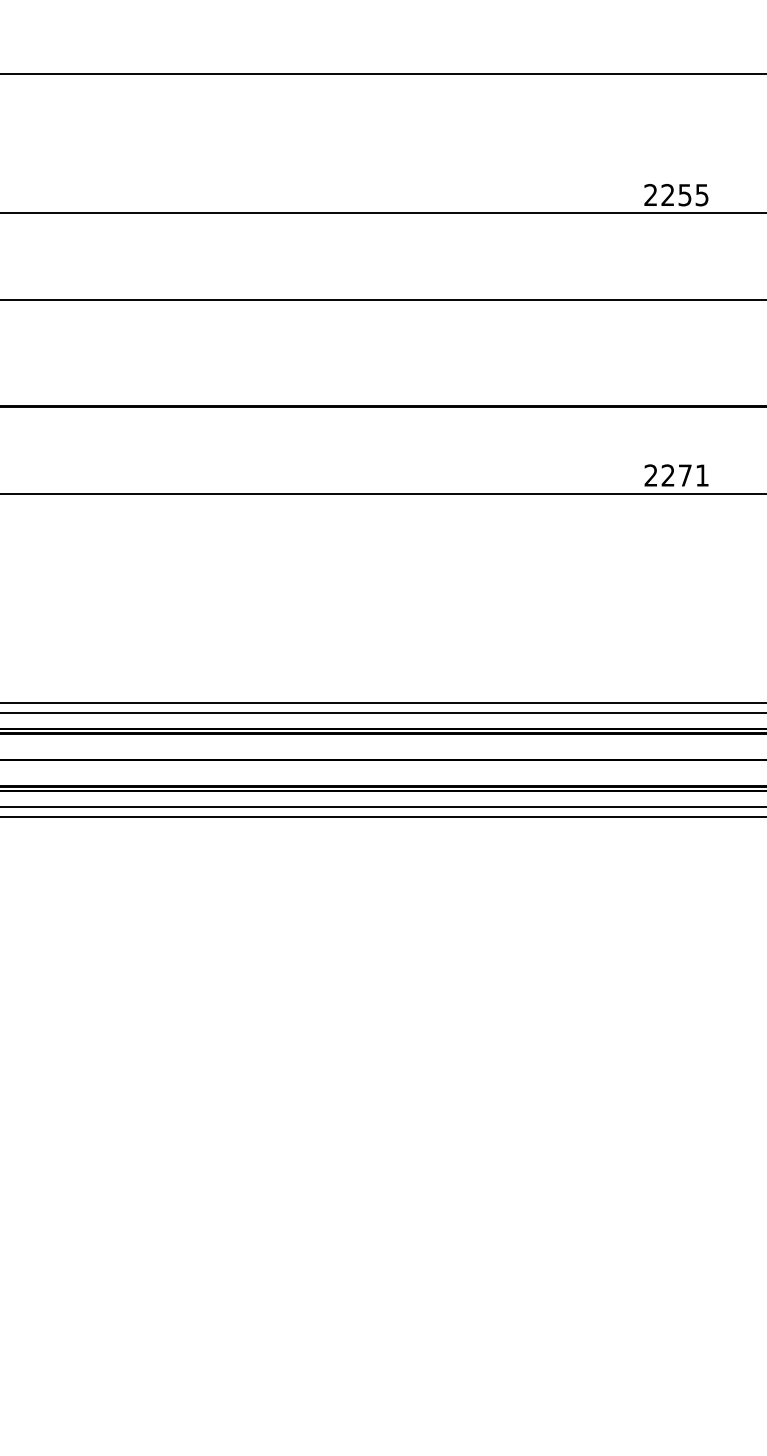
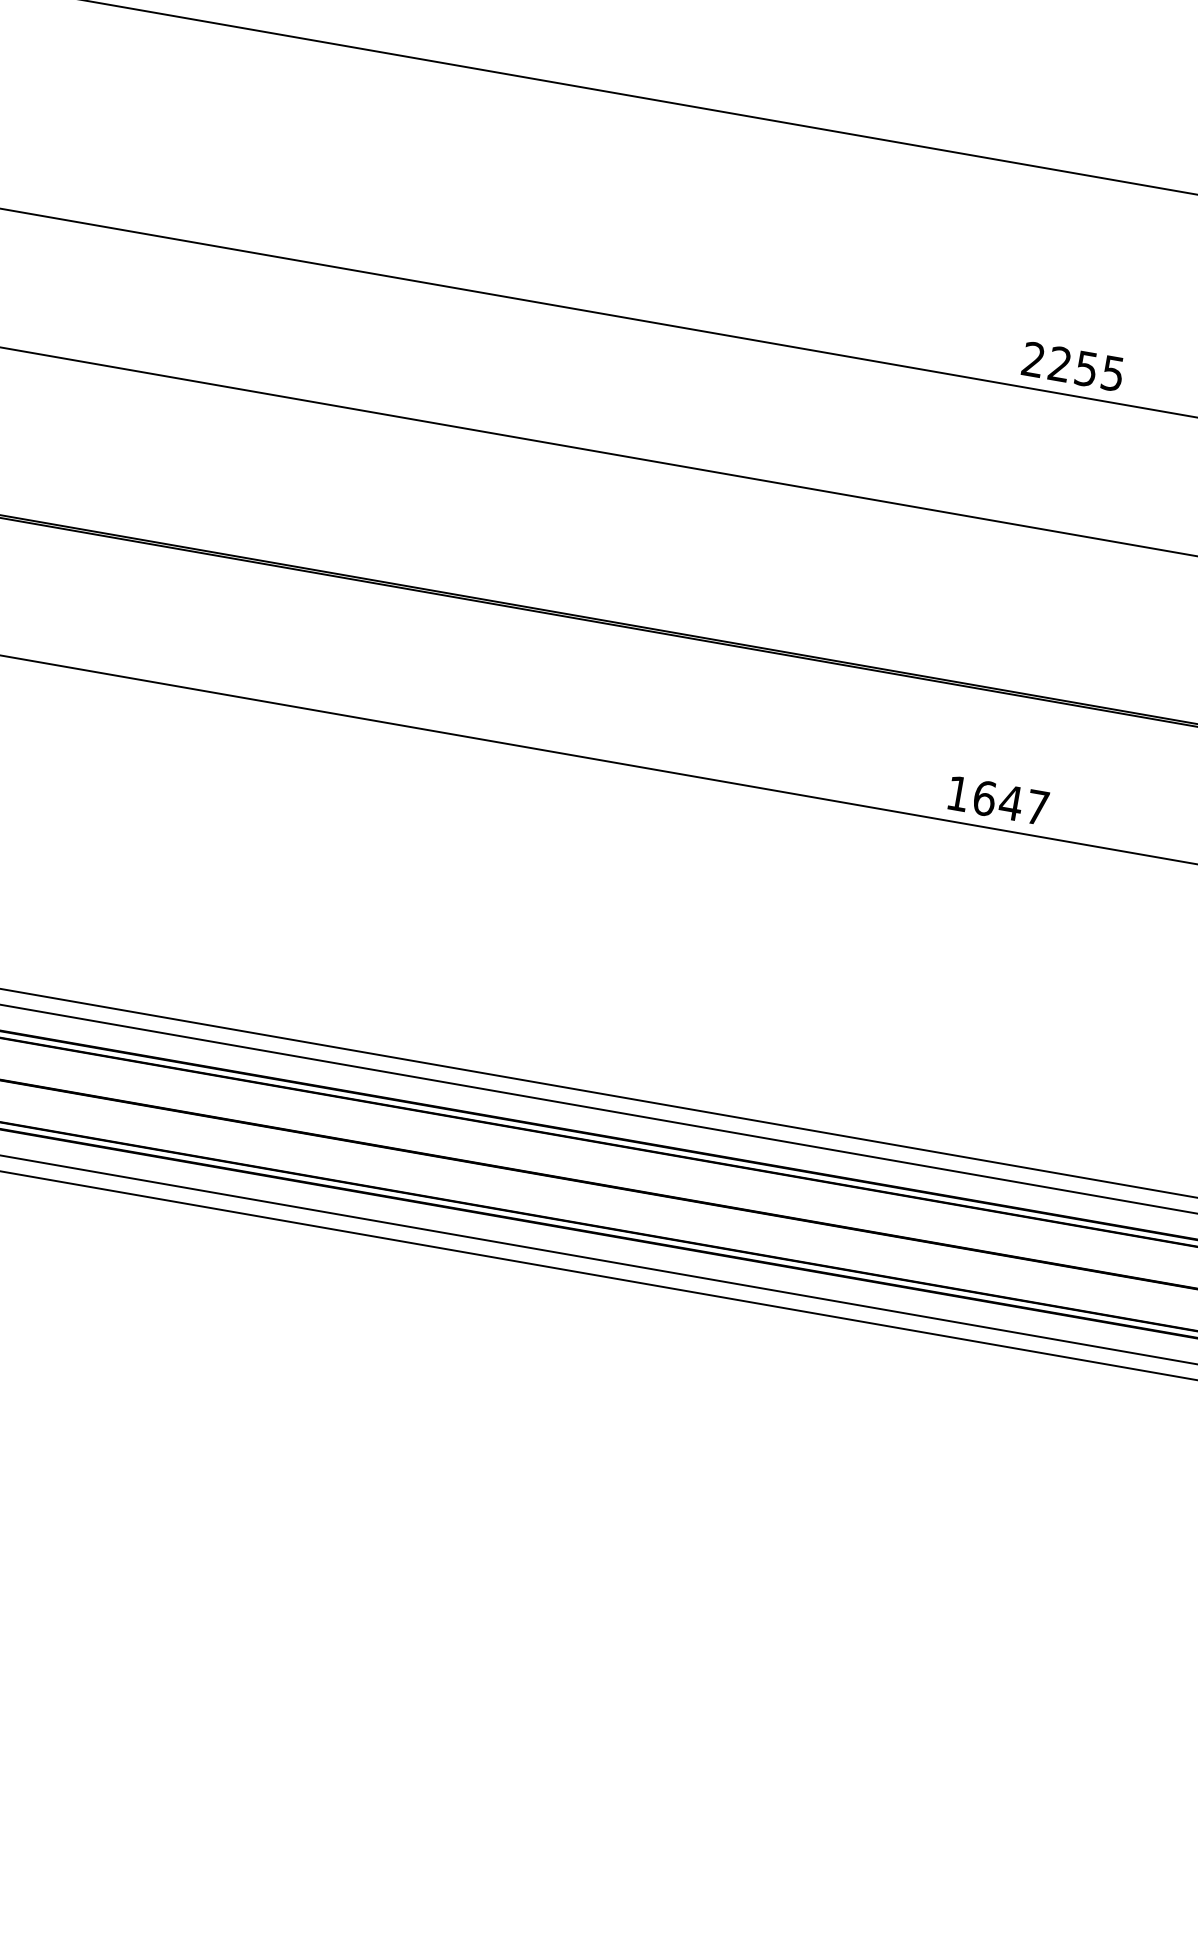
text: (676, 475) -> (997, 800), 2271 -> 1647

